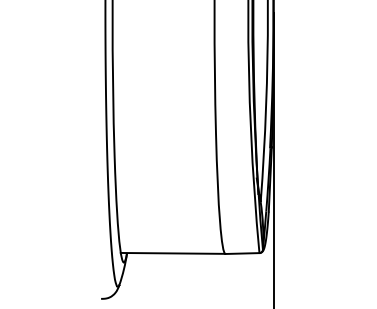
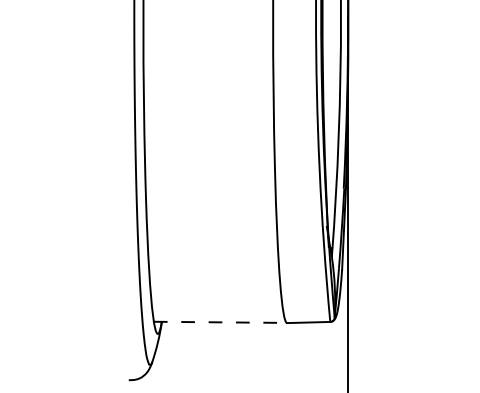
line: (173, 253) -> (220, 322), solid -> dashed

